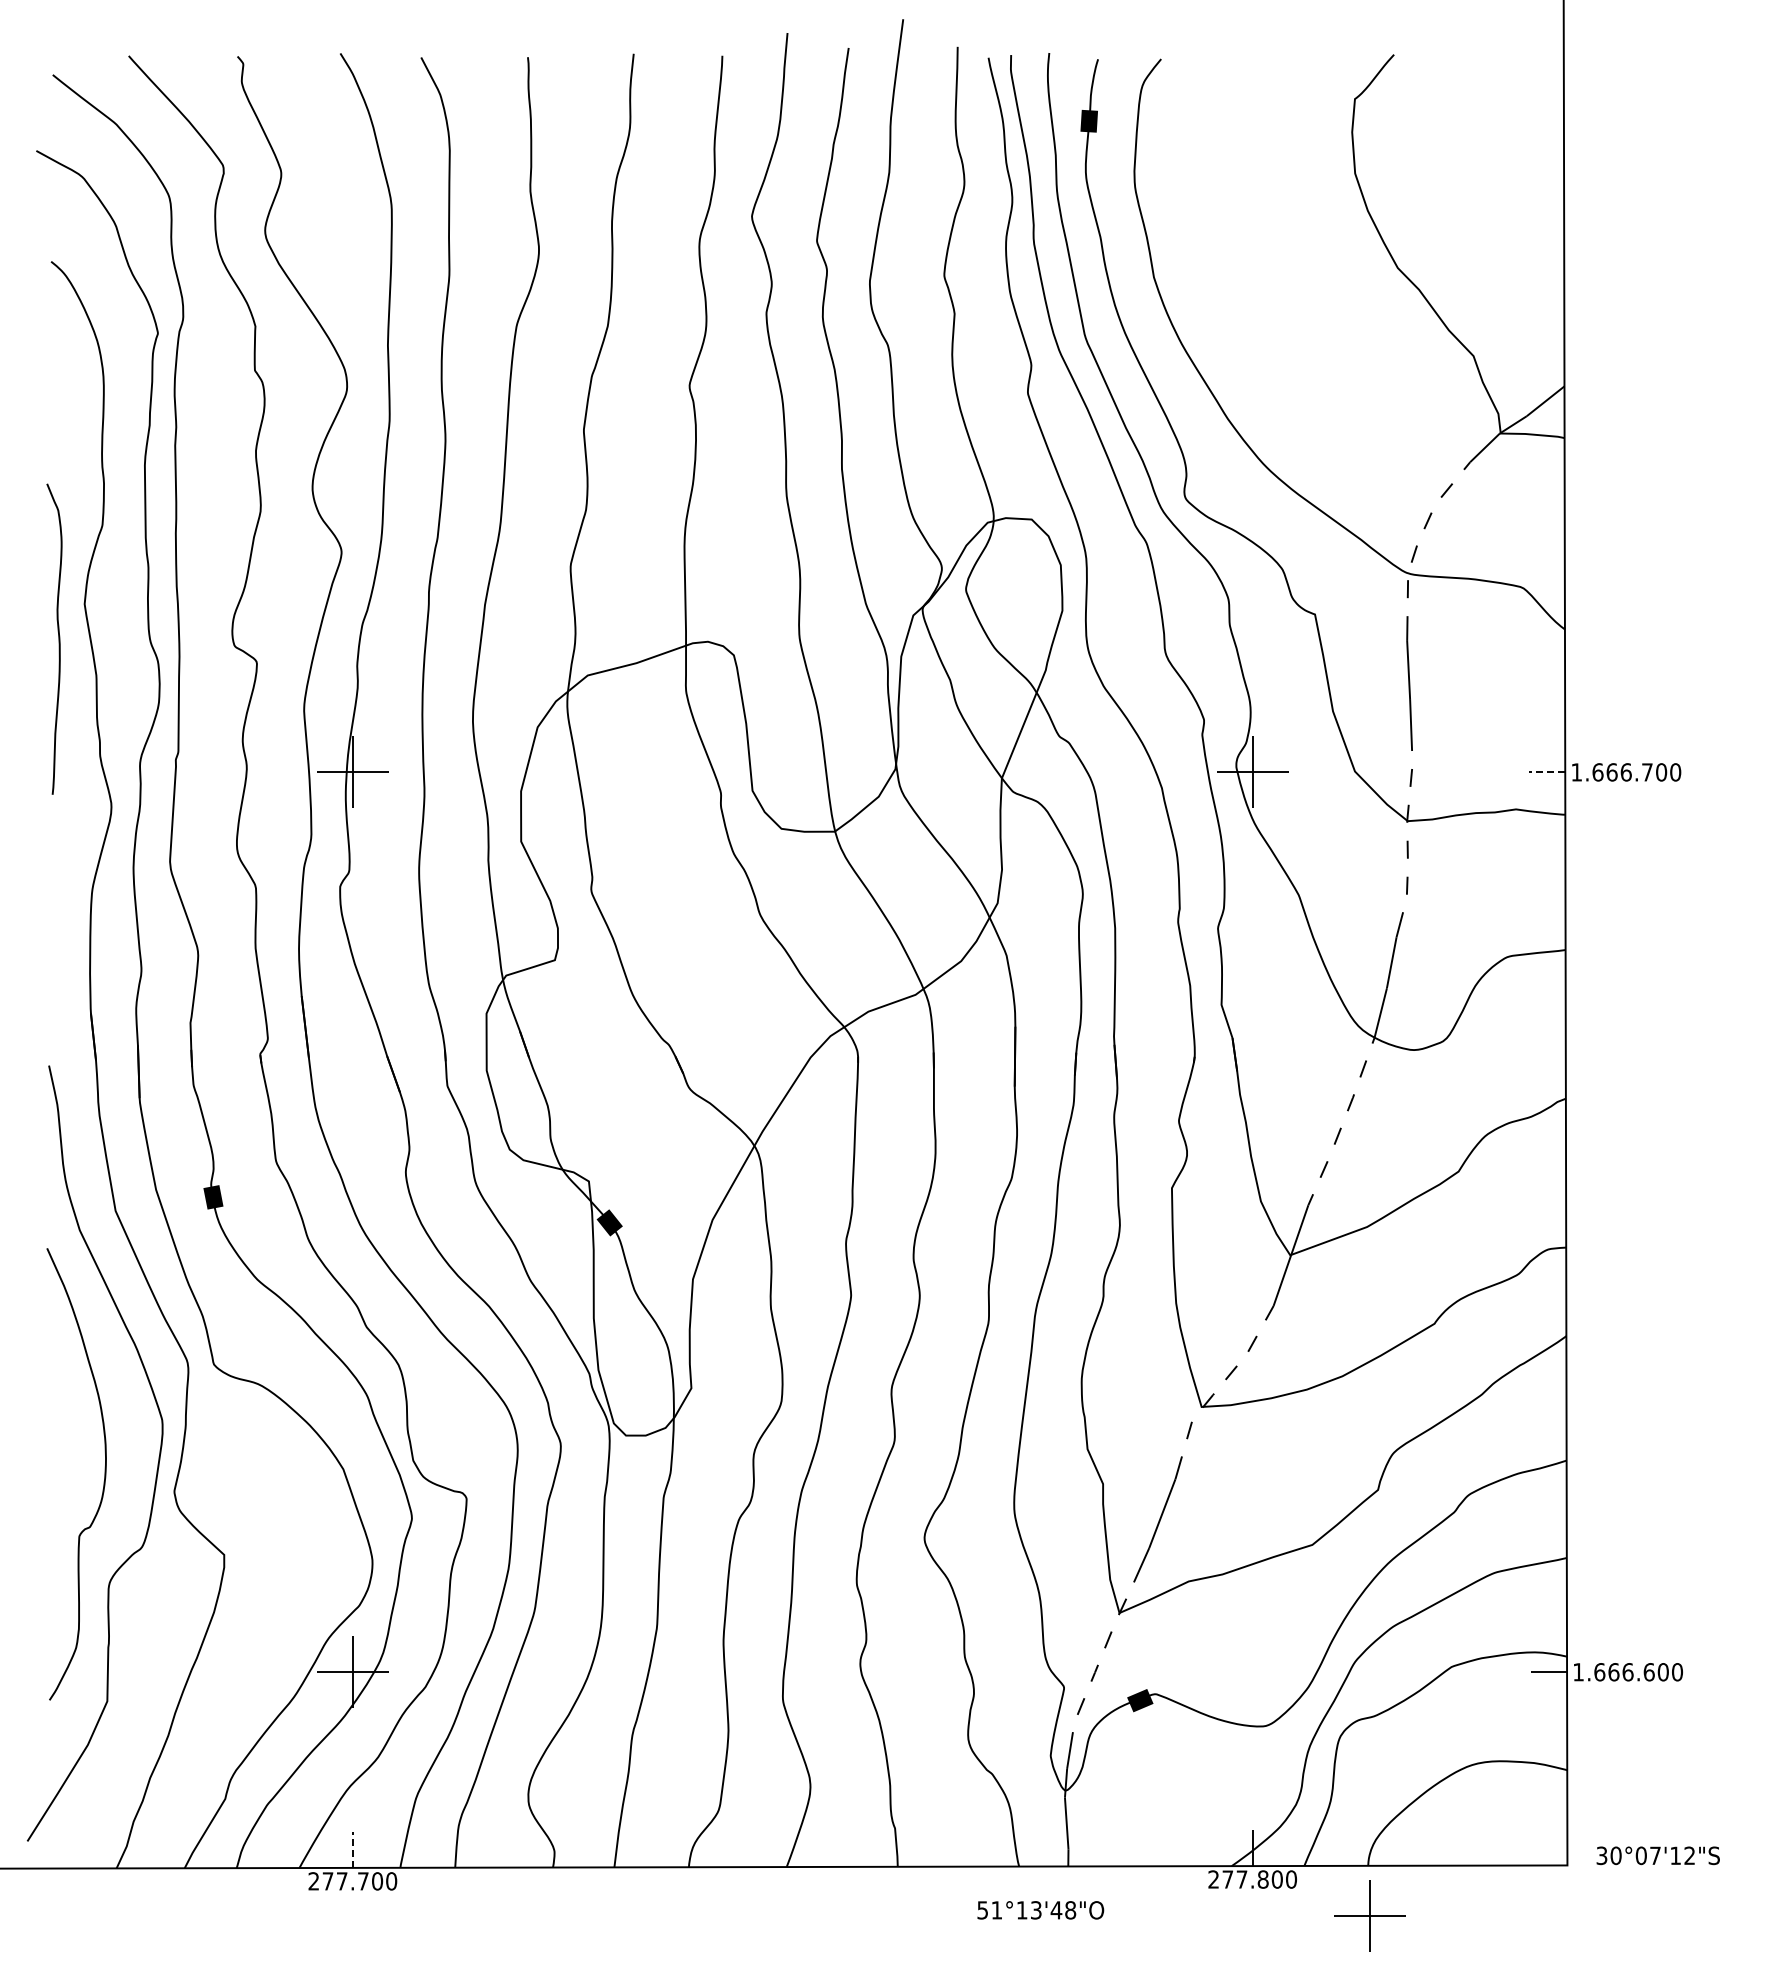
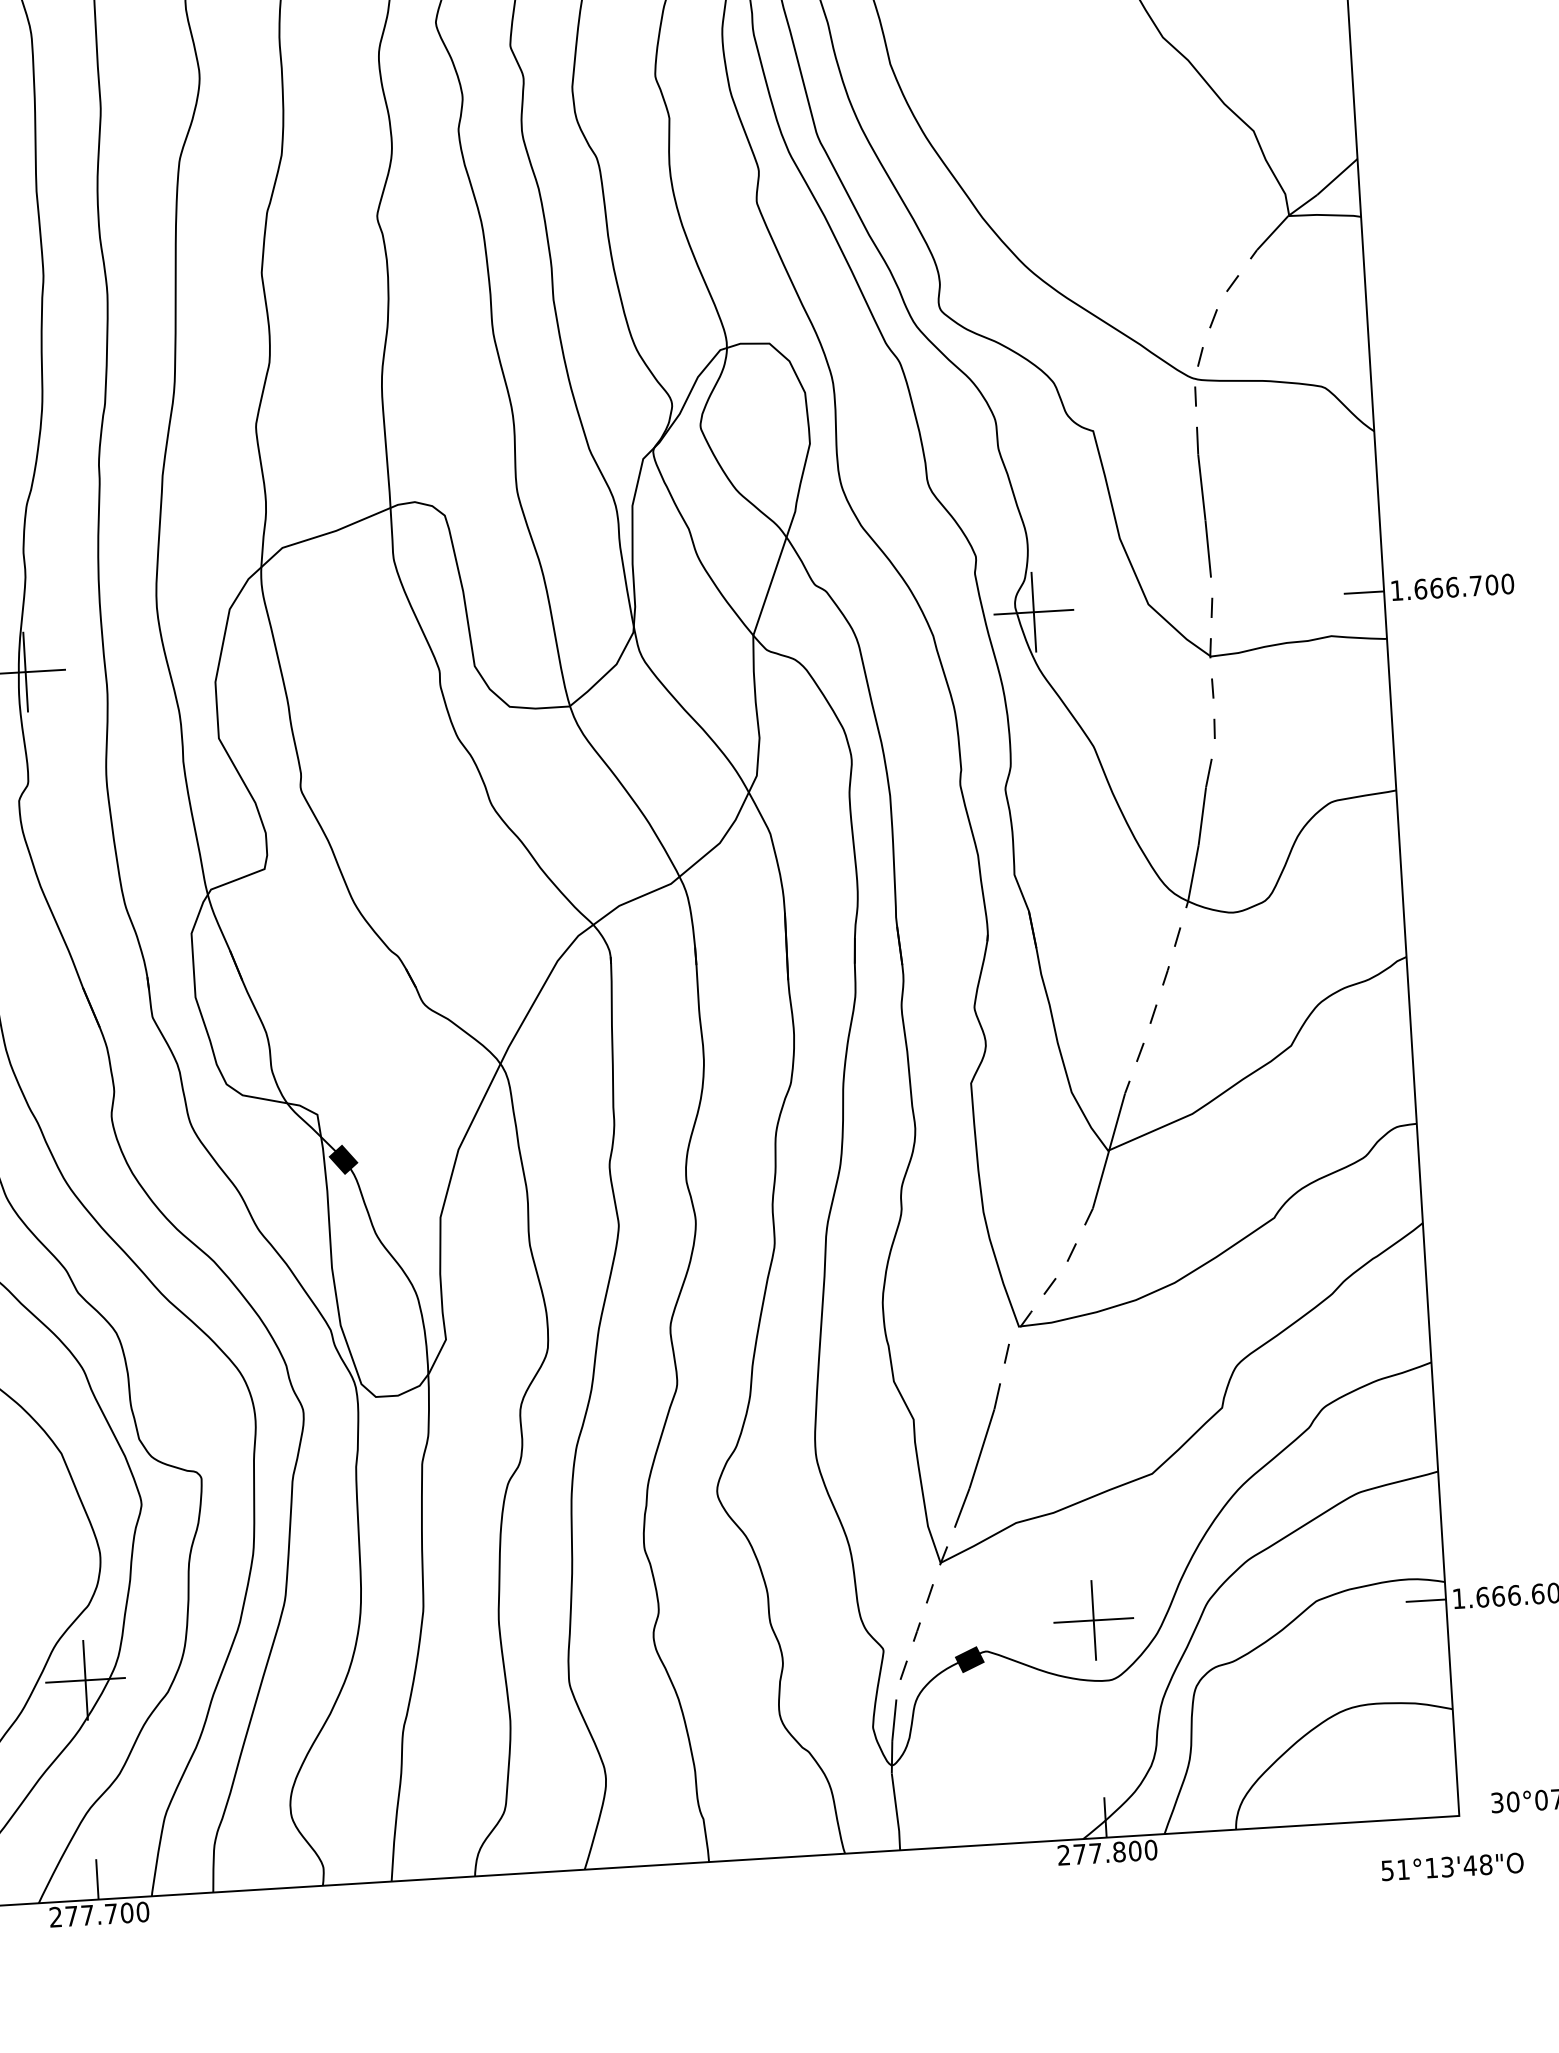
line: (1547, 772) -> (1364, 592), dashed -> solid
line: (352, 1849) -> (96, 1878), dashed -> solid
text: (1040, 1910) -> (1452, 1867), moved
part: (1369, 1915) -> (1093, 1619), moved

